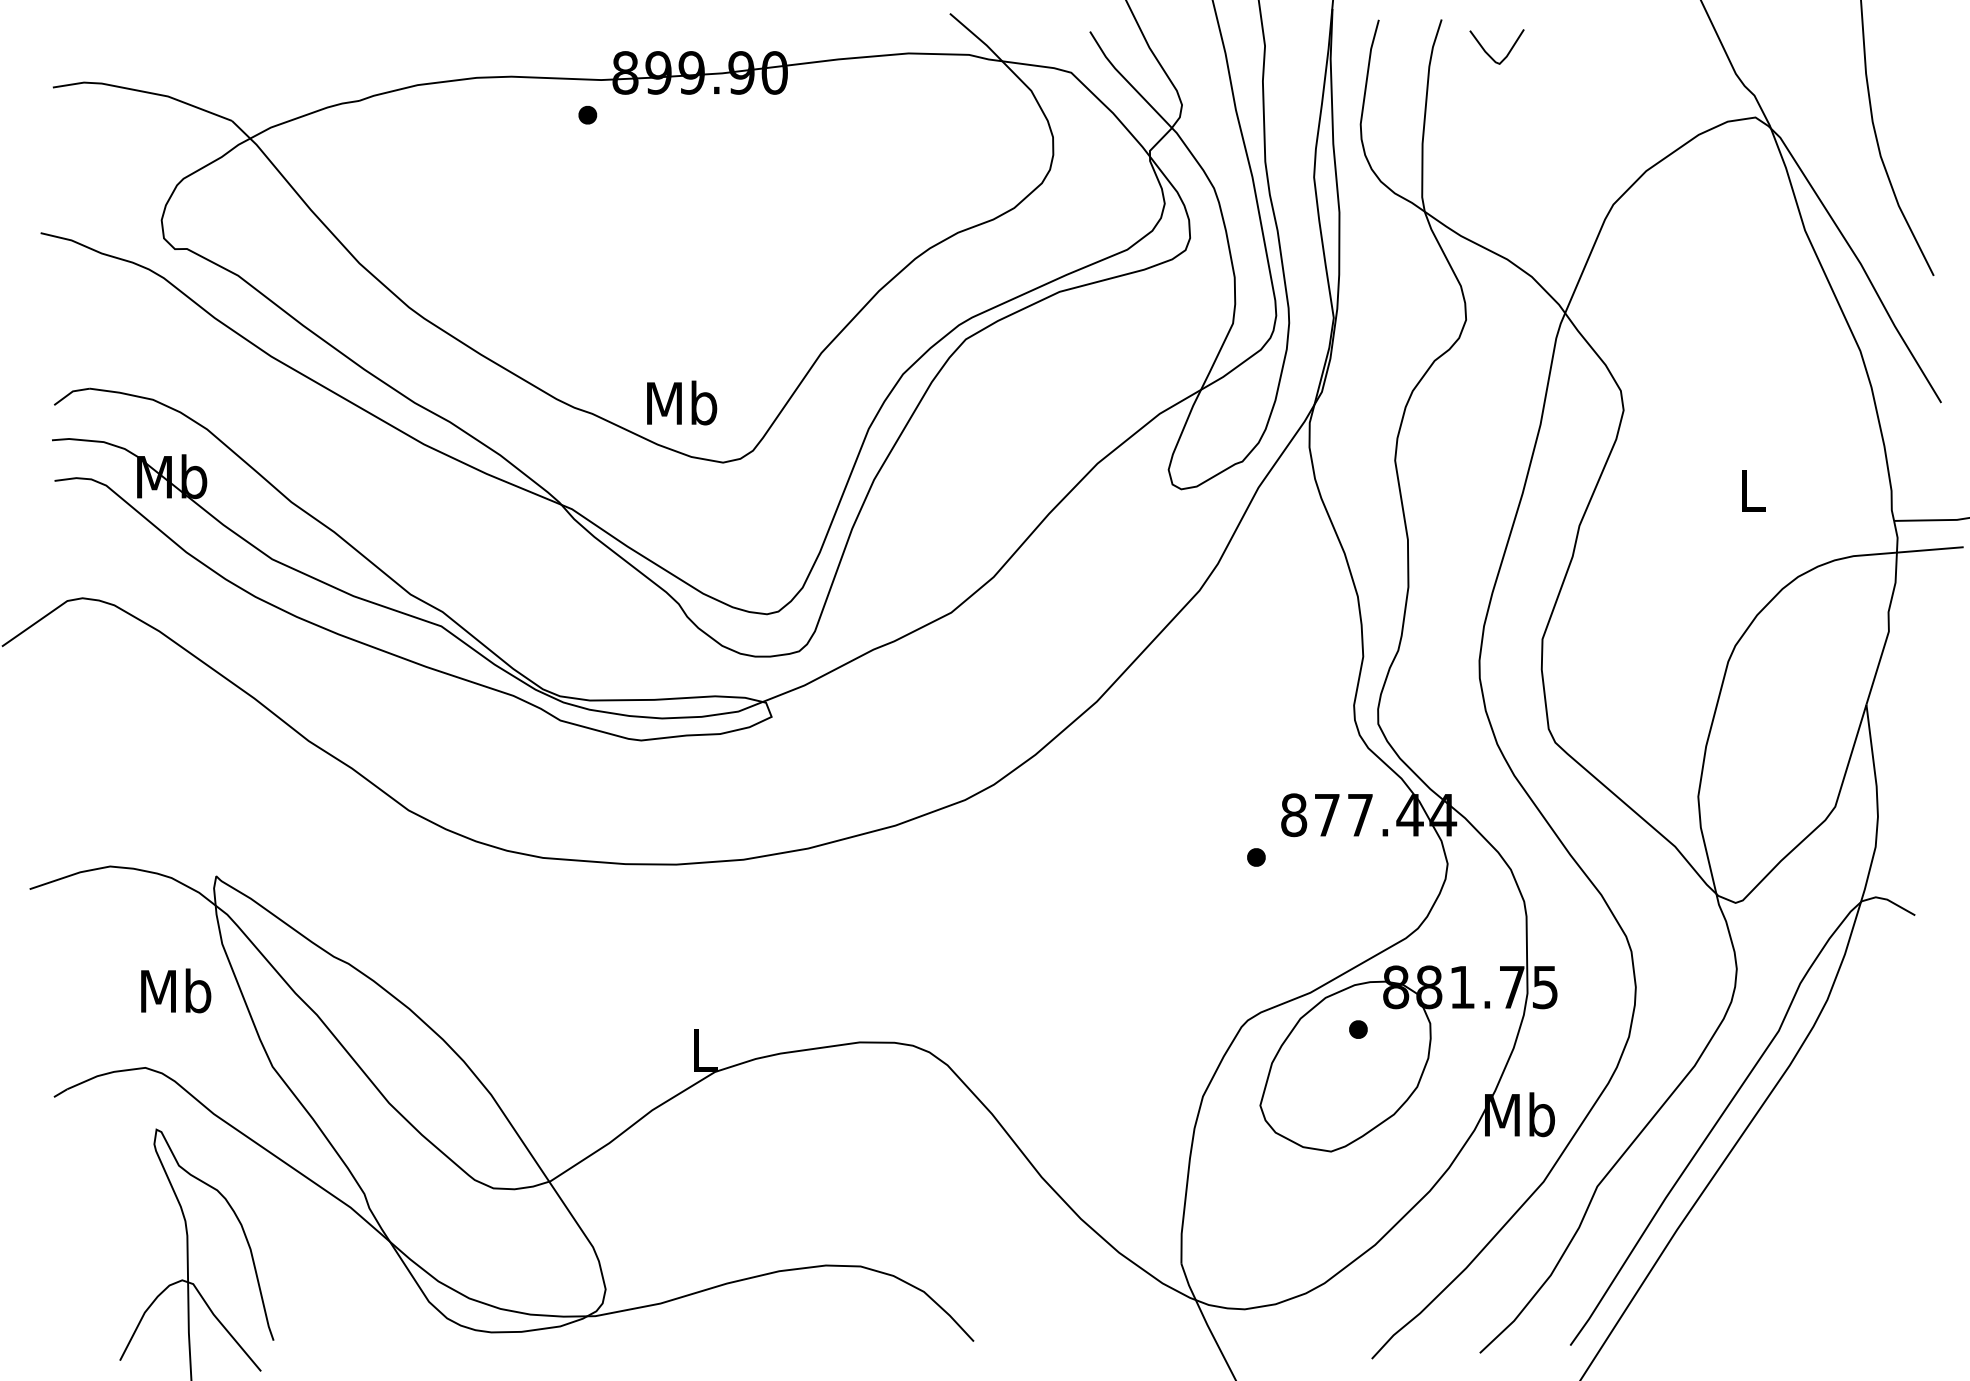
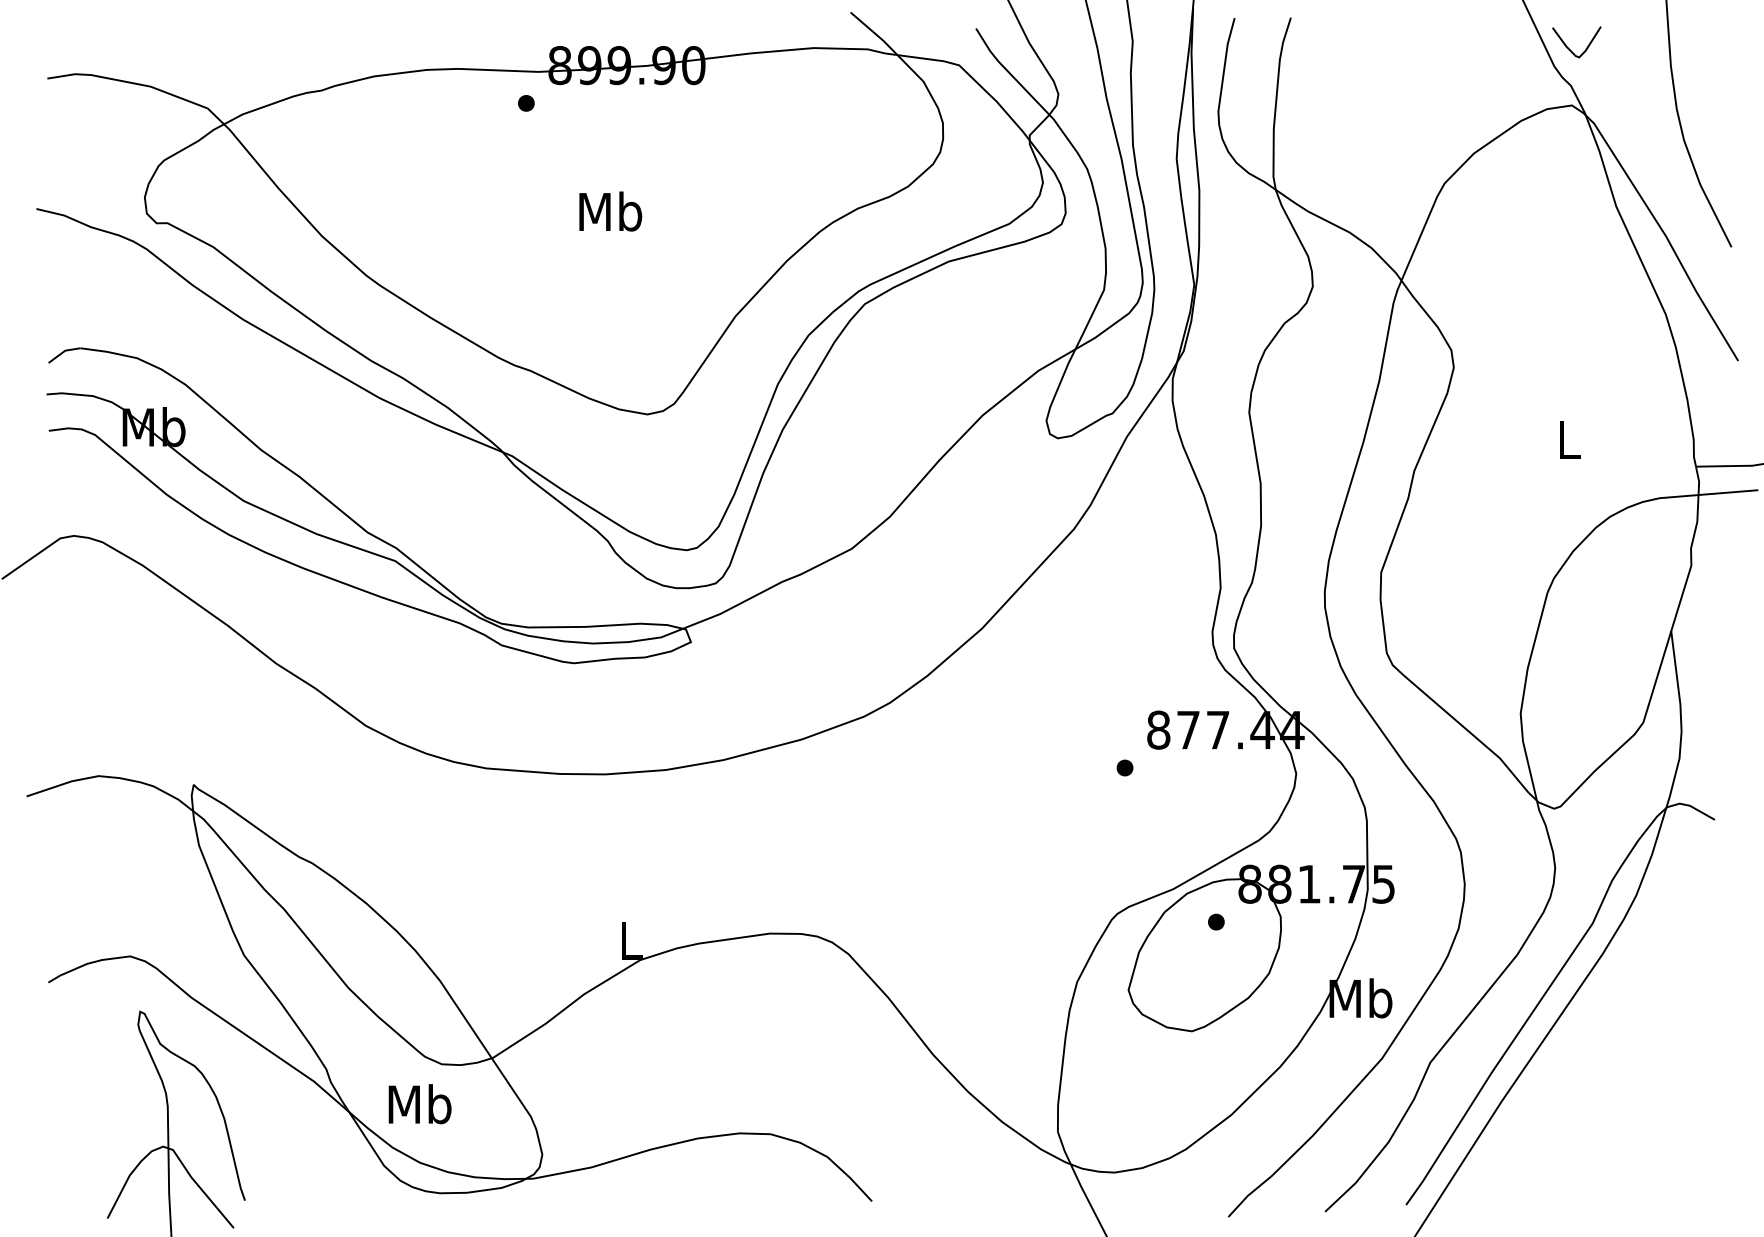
curve: (1488, 53) -> (1569, 48), moved
text: (682, 402) -> (611, 211), moved
text: (176, 990) -> (420, 1103), moved

